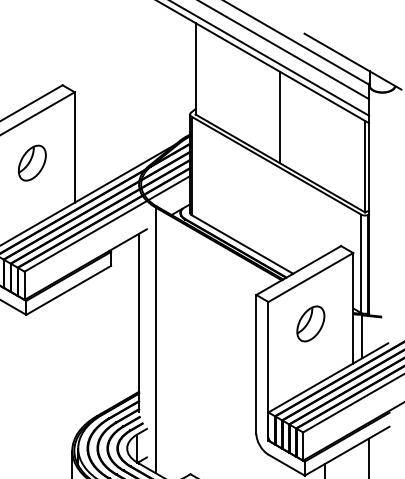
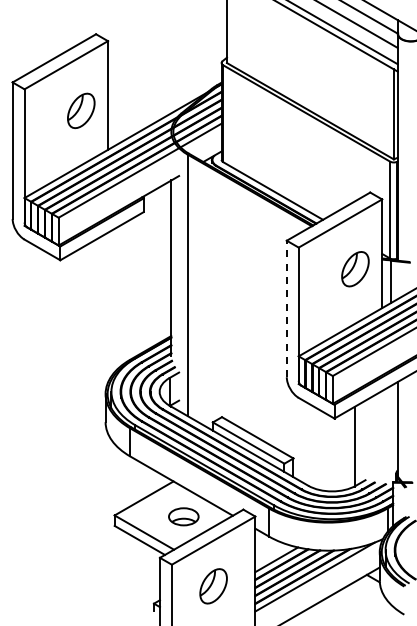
line: (280, 118) -> (310, 66), removed
part: (32, 162) -> (81, 110), moved
part: (310, 324) -> (355, 269), moved
line: (256, 363) -> (286, 308), solid -> dashed

